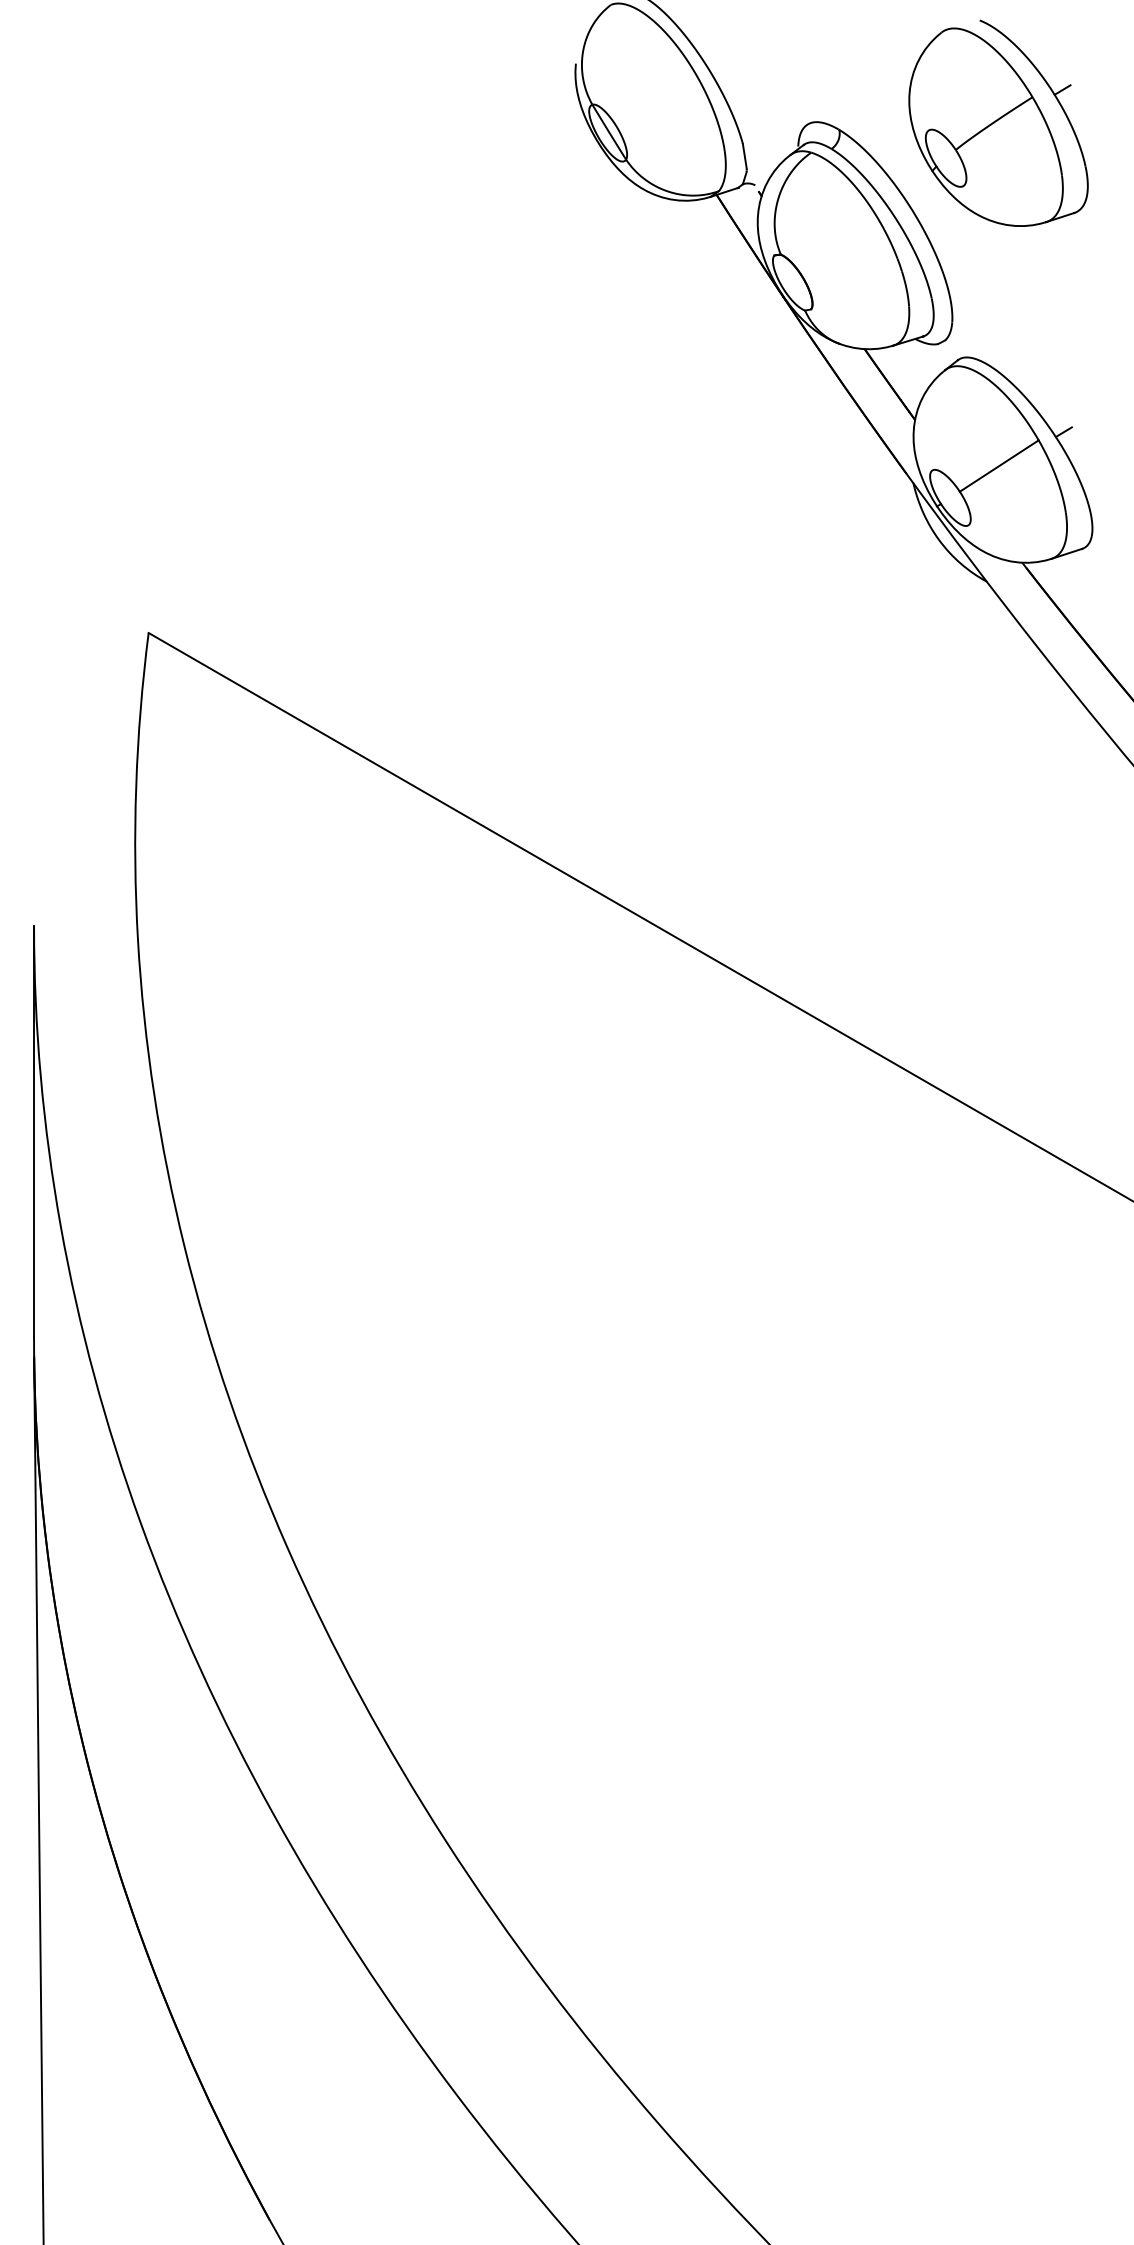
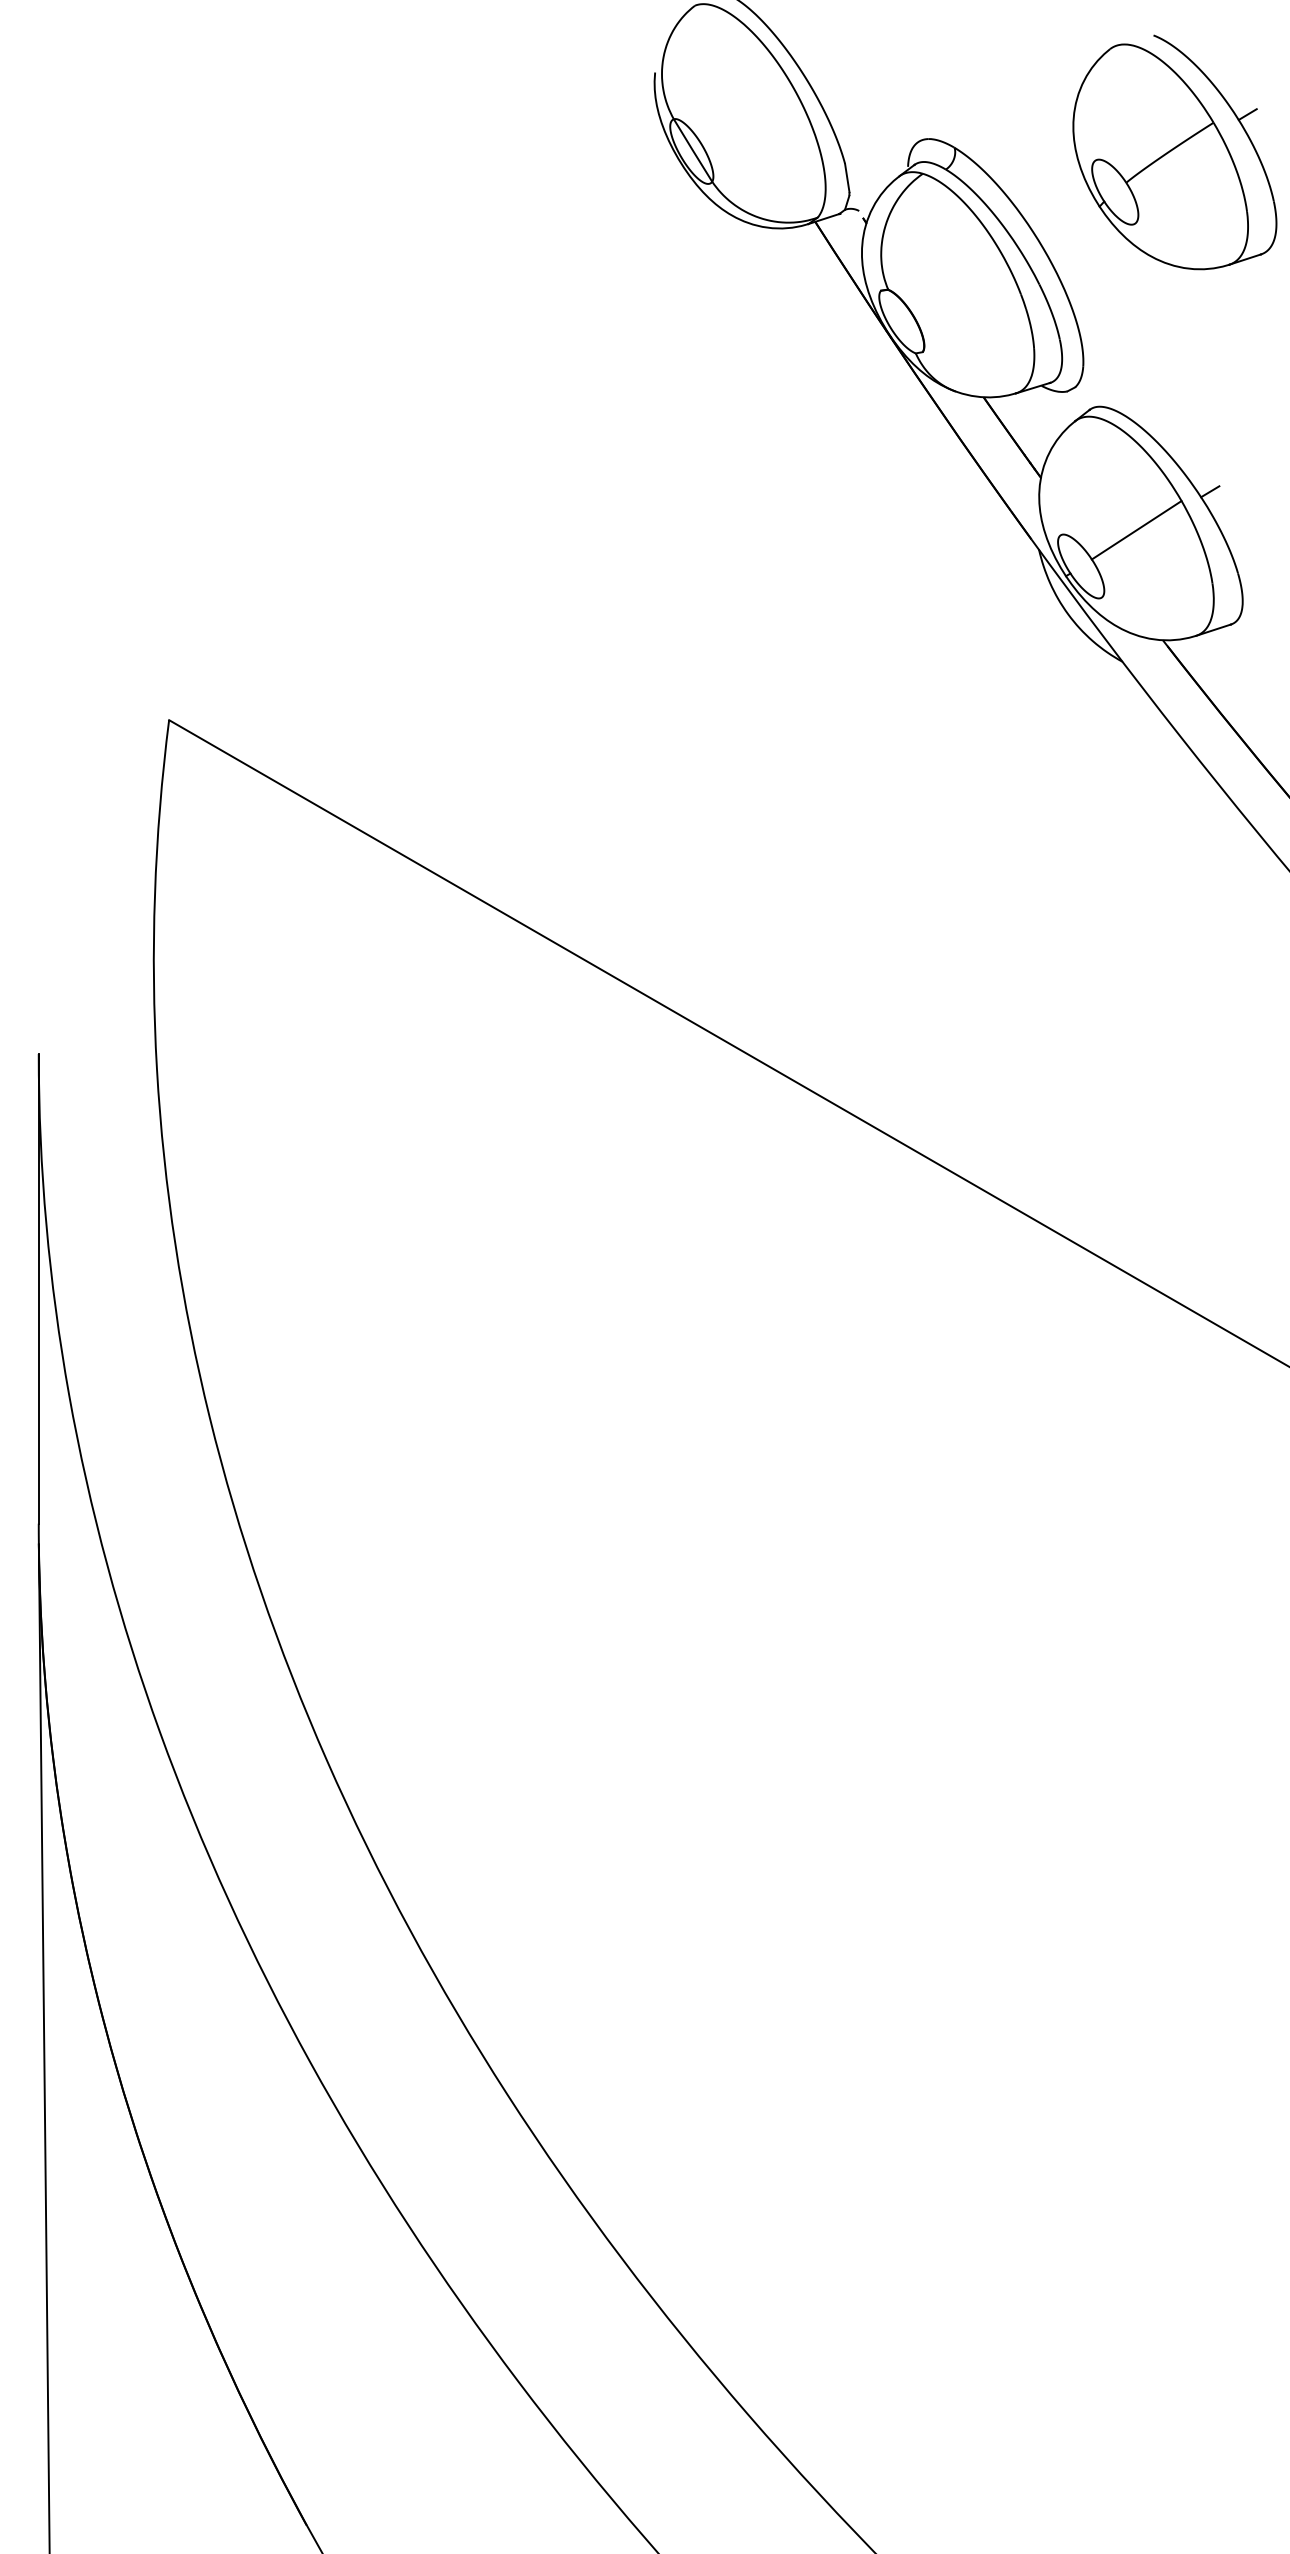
part: (998, 123) -> (1174, 152), moved

